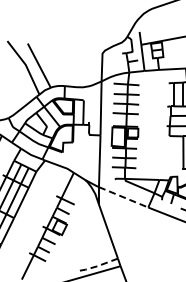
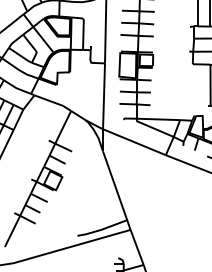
line: (123, 197) -> (134, 142), dashed -> solid
line: (97, 266) -> (101, 230), dashed -> solid

